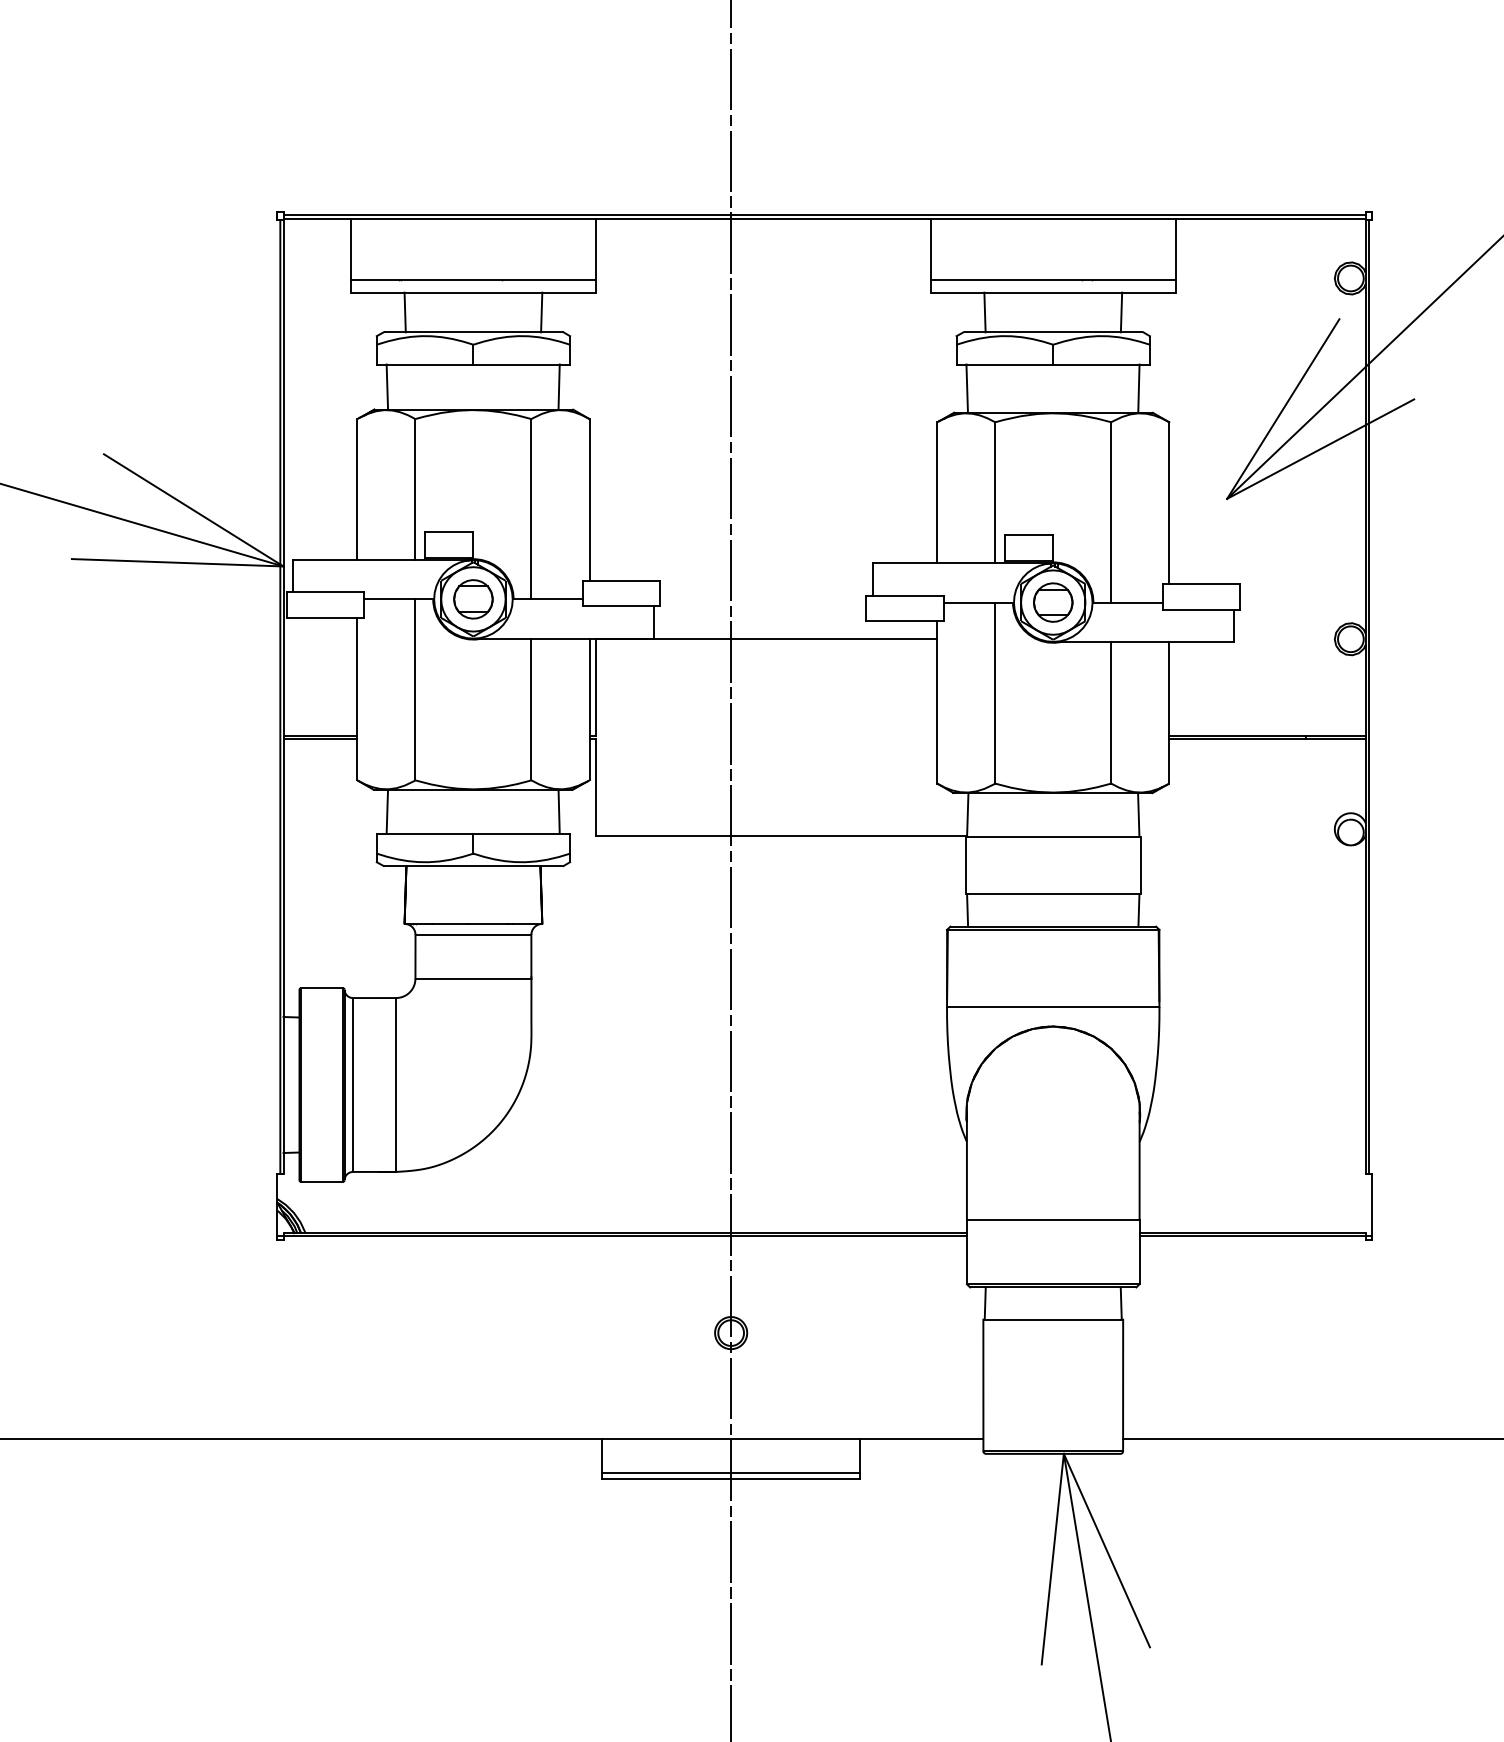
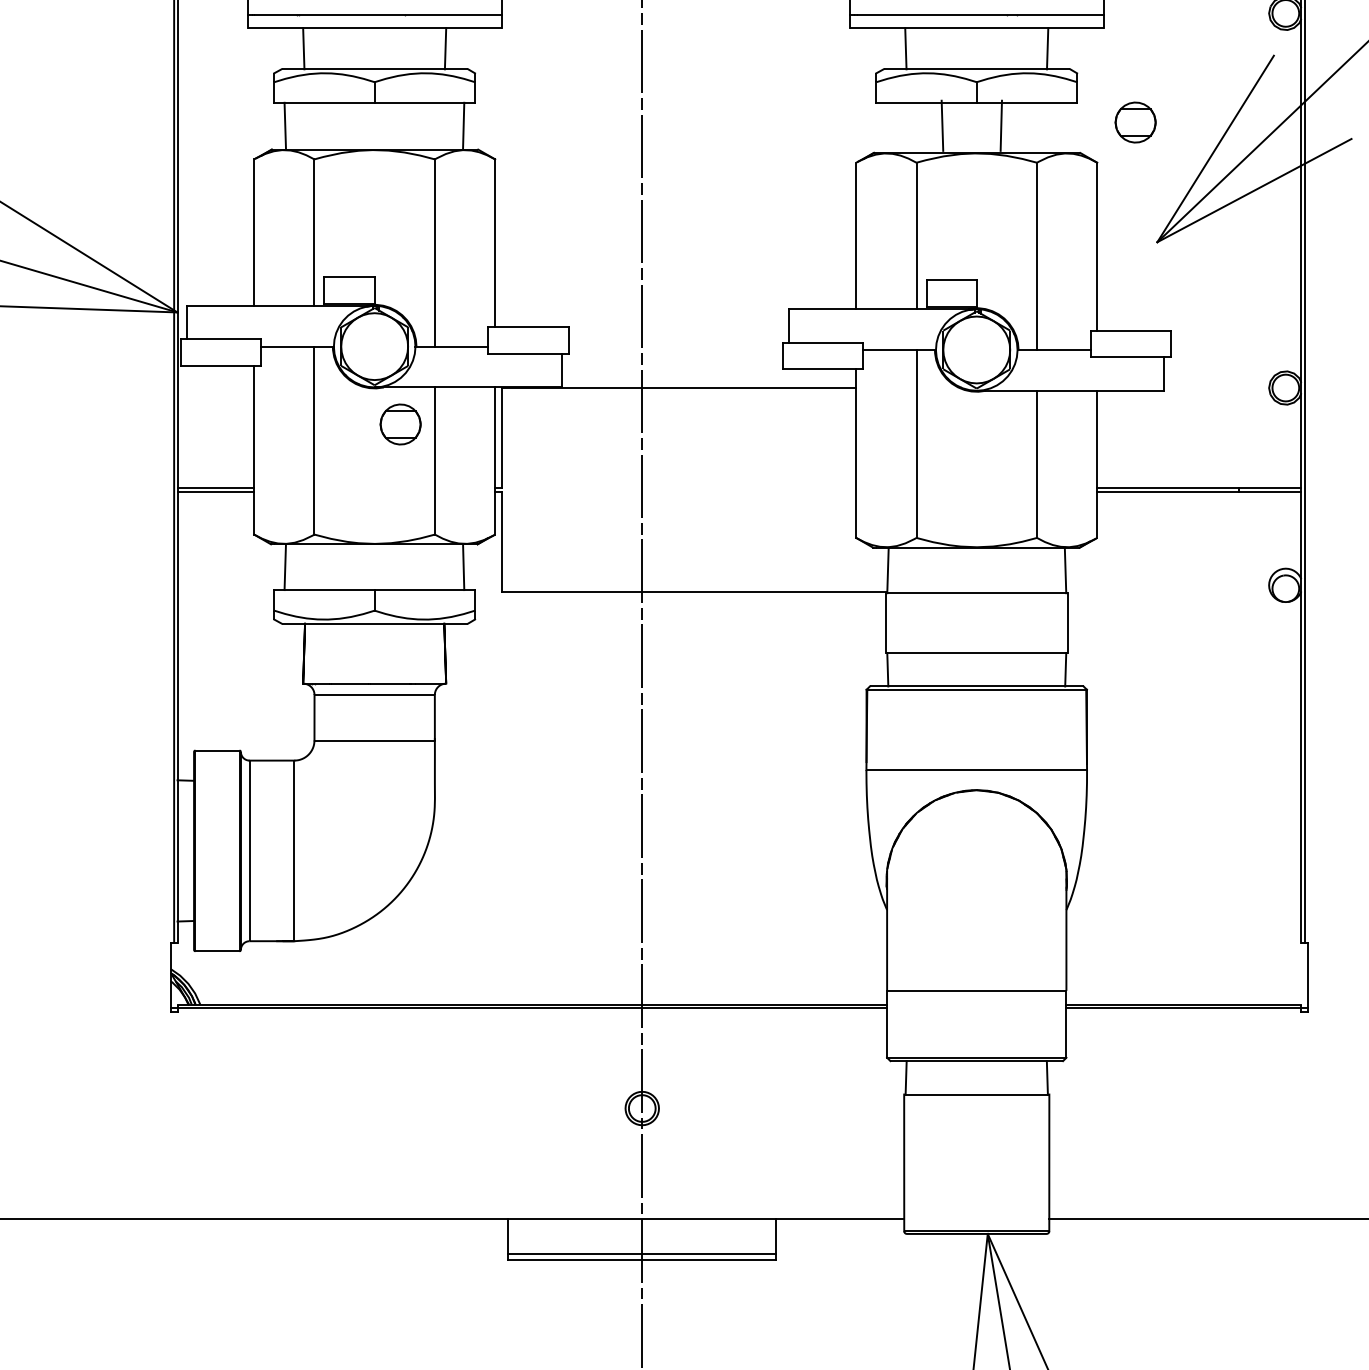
line: (966, 388) -> (941, 125), moved
line: (1138, 388) -> (1000, 125), moved
part: (473, 599) -> (400, 424), moved
part: (1053, 602) -> (1135, 122), moved

